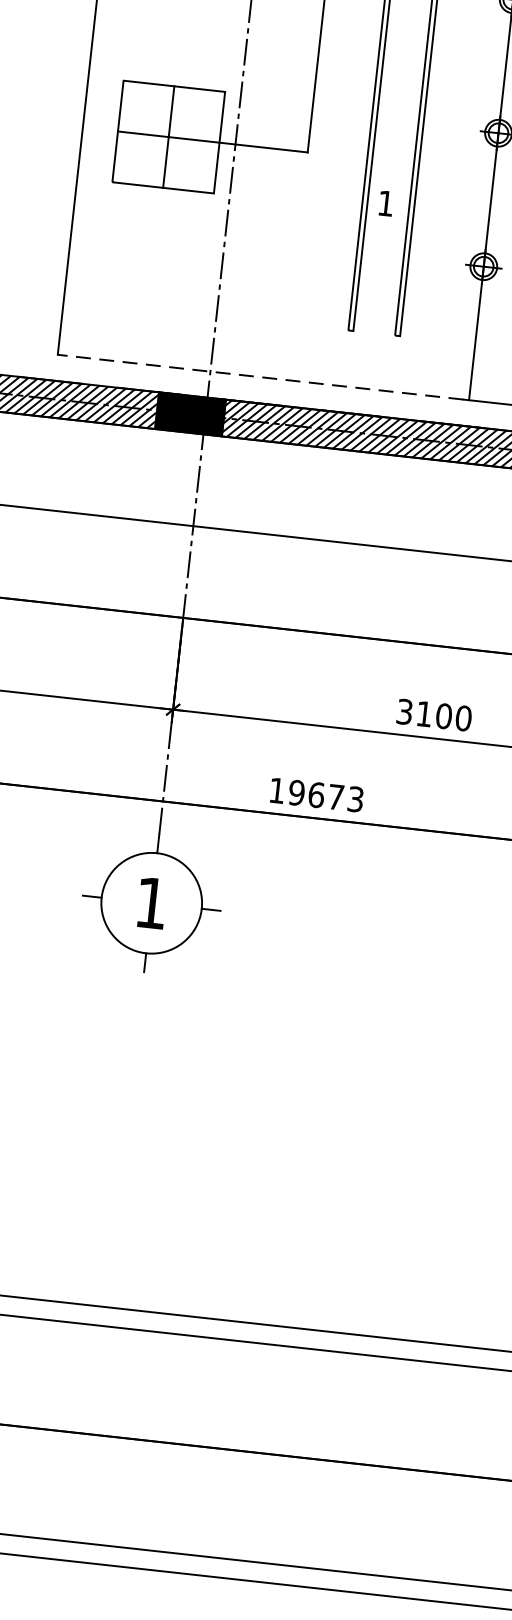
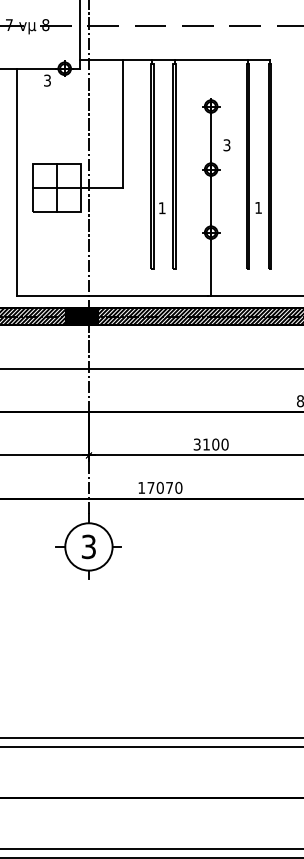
line: (260, 376) -> (112, 295), dashed -> solid
text: (325, 795) -> (164, 487), 19673 -> 17070
text: (150, 902) -> (88, 546), 1 -> 3

